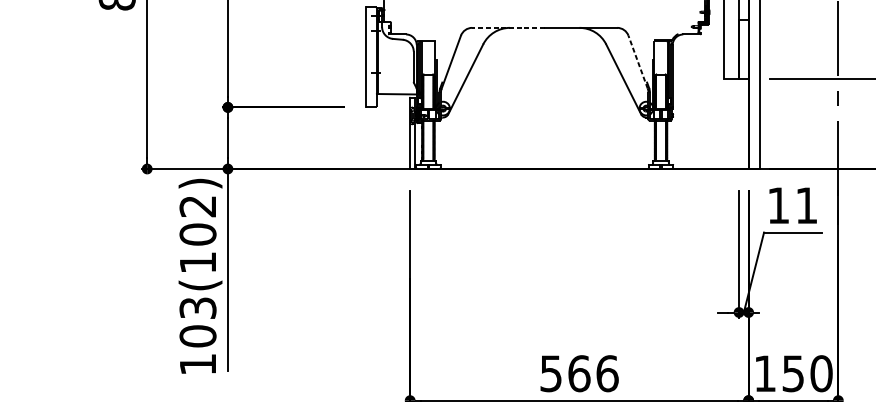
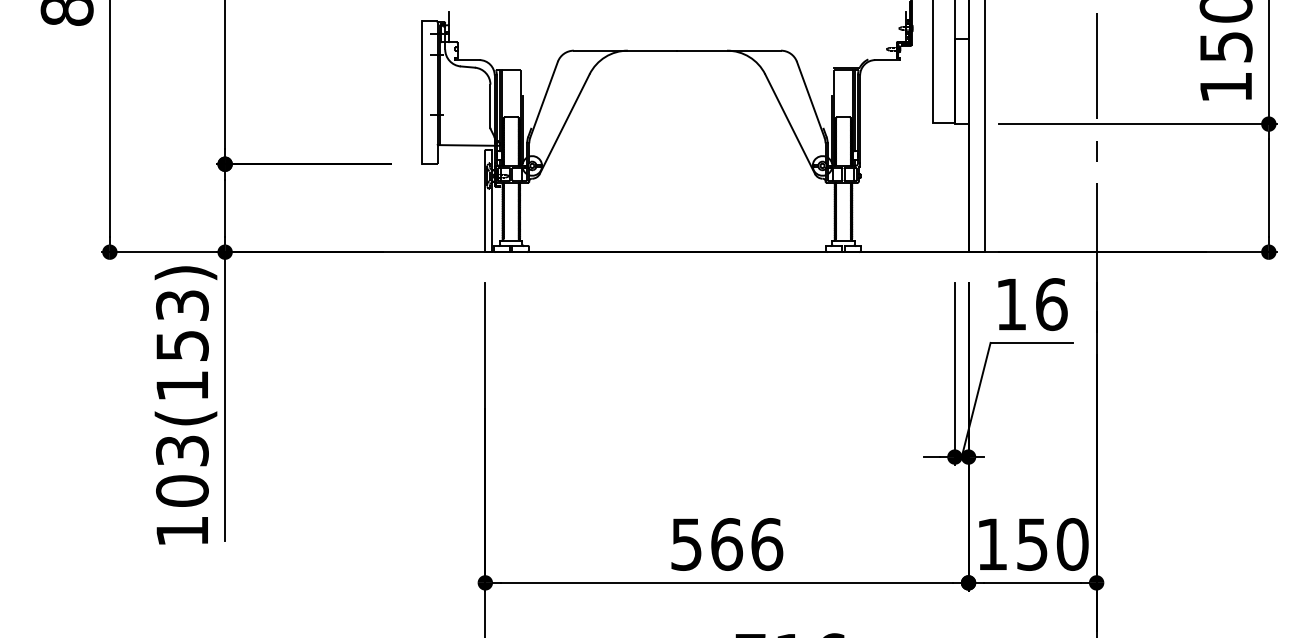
line: (508, 27) -> (625, 50), dashed -> solid
line: (637, 62) -> (810, 99), dashed -> solid
text: (806, 205) -> (1051, 304), 11 -> 16
text: (198, 220) -> (182, 325), 103(102) -> 103(153)

